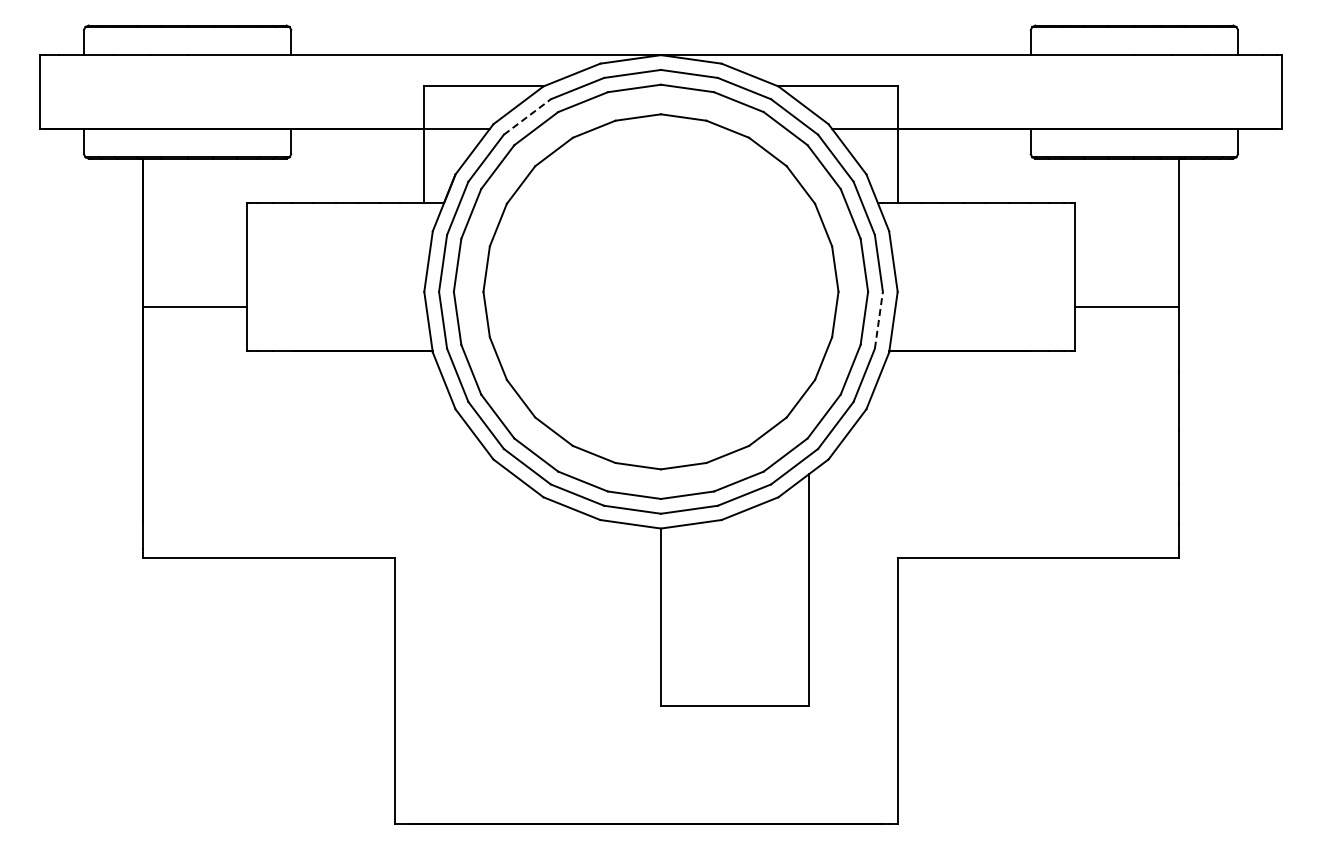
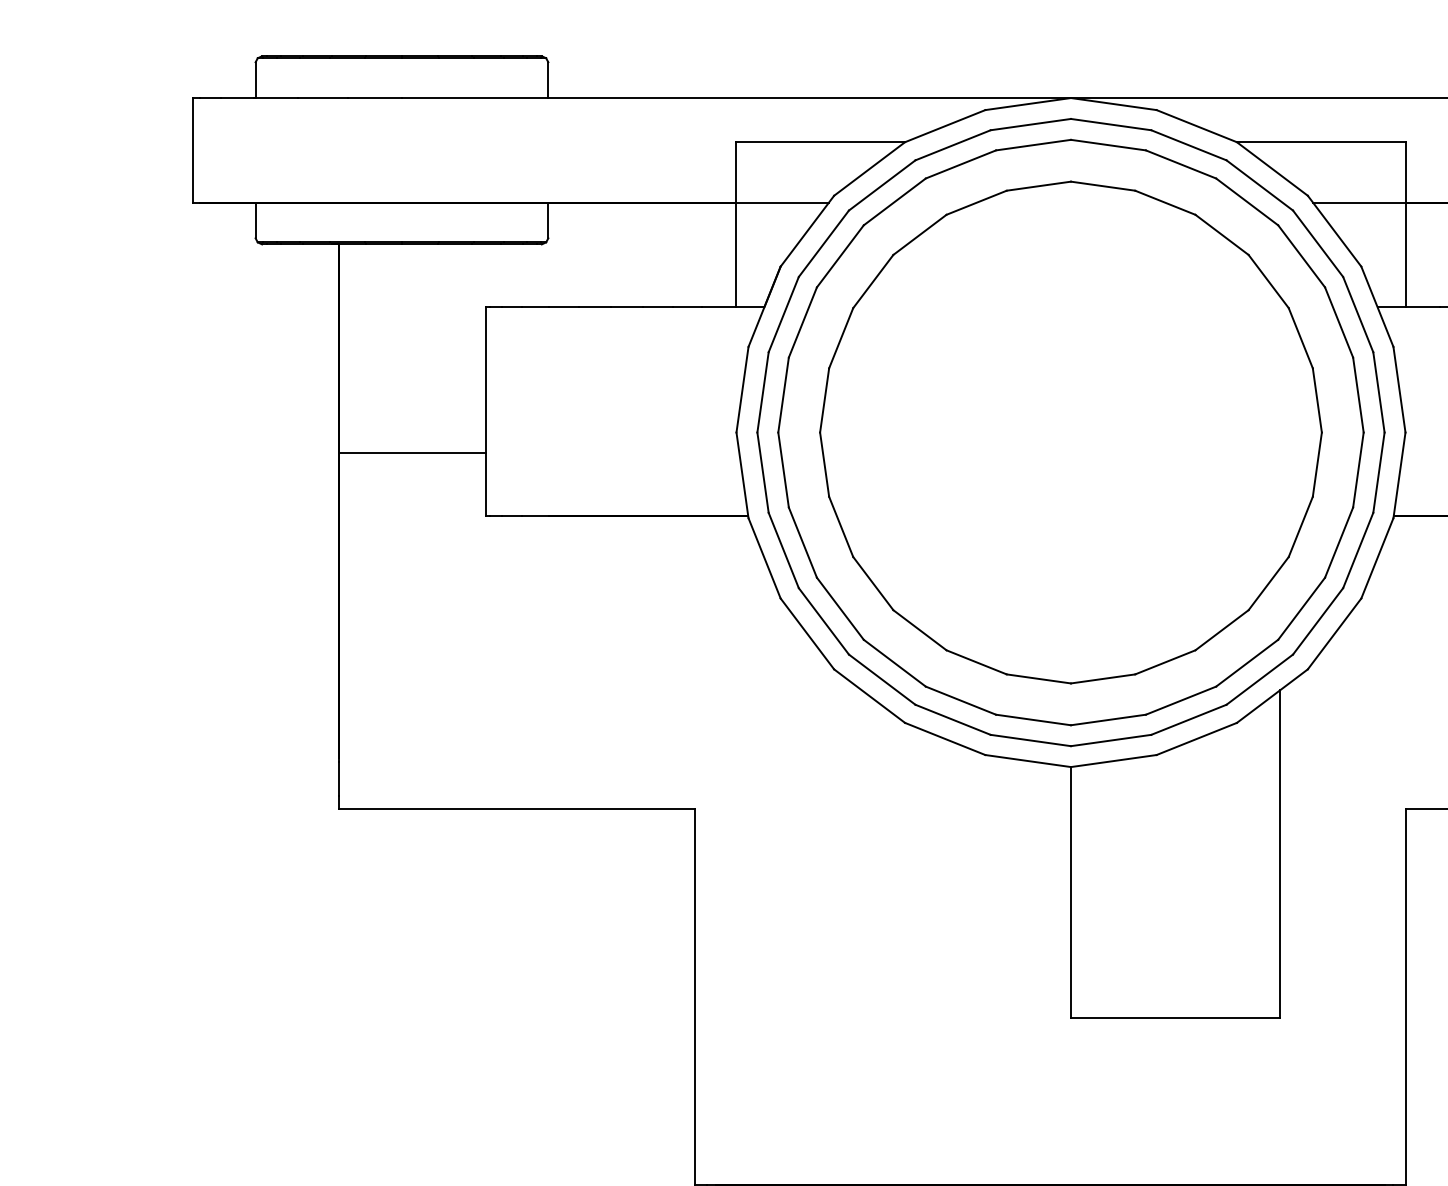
line: (527, 116) -> (882, 184), dashed -> solid
line: (878, 320) -> (1378, 473), dashed -> solid

